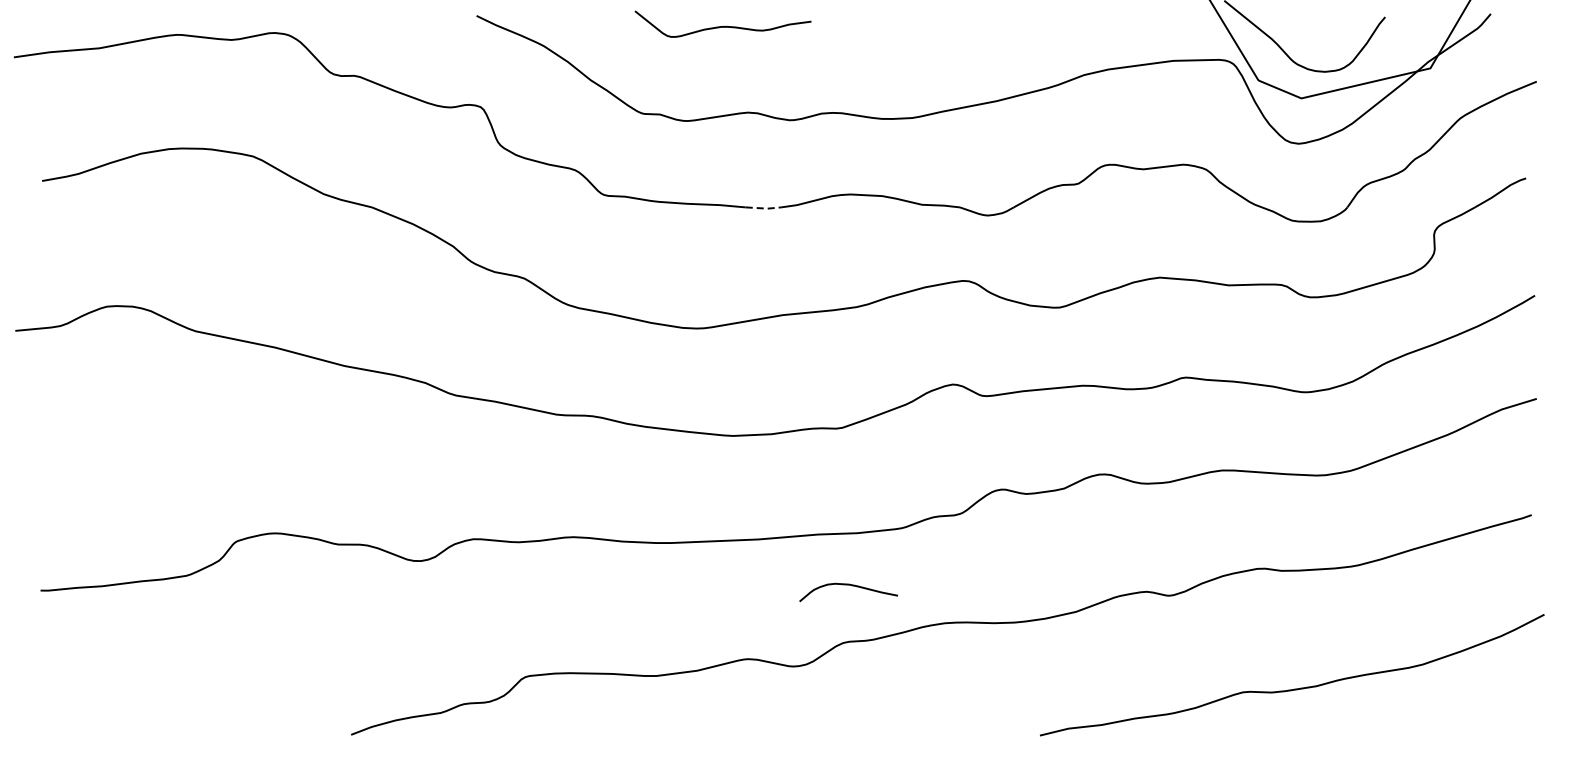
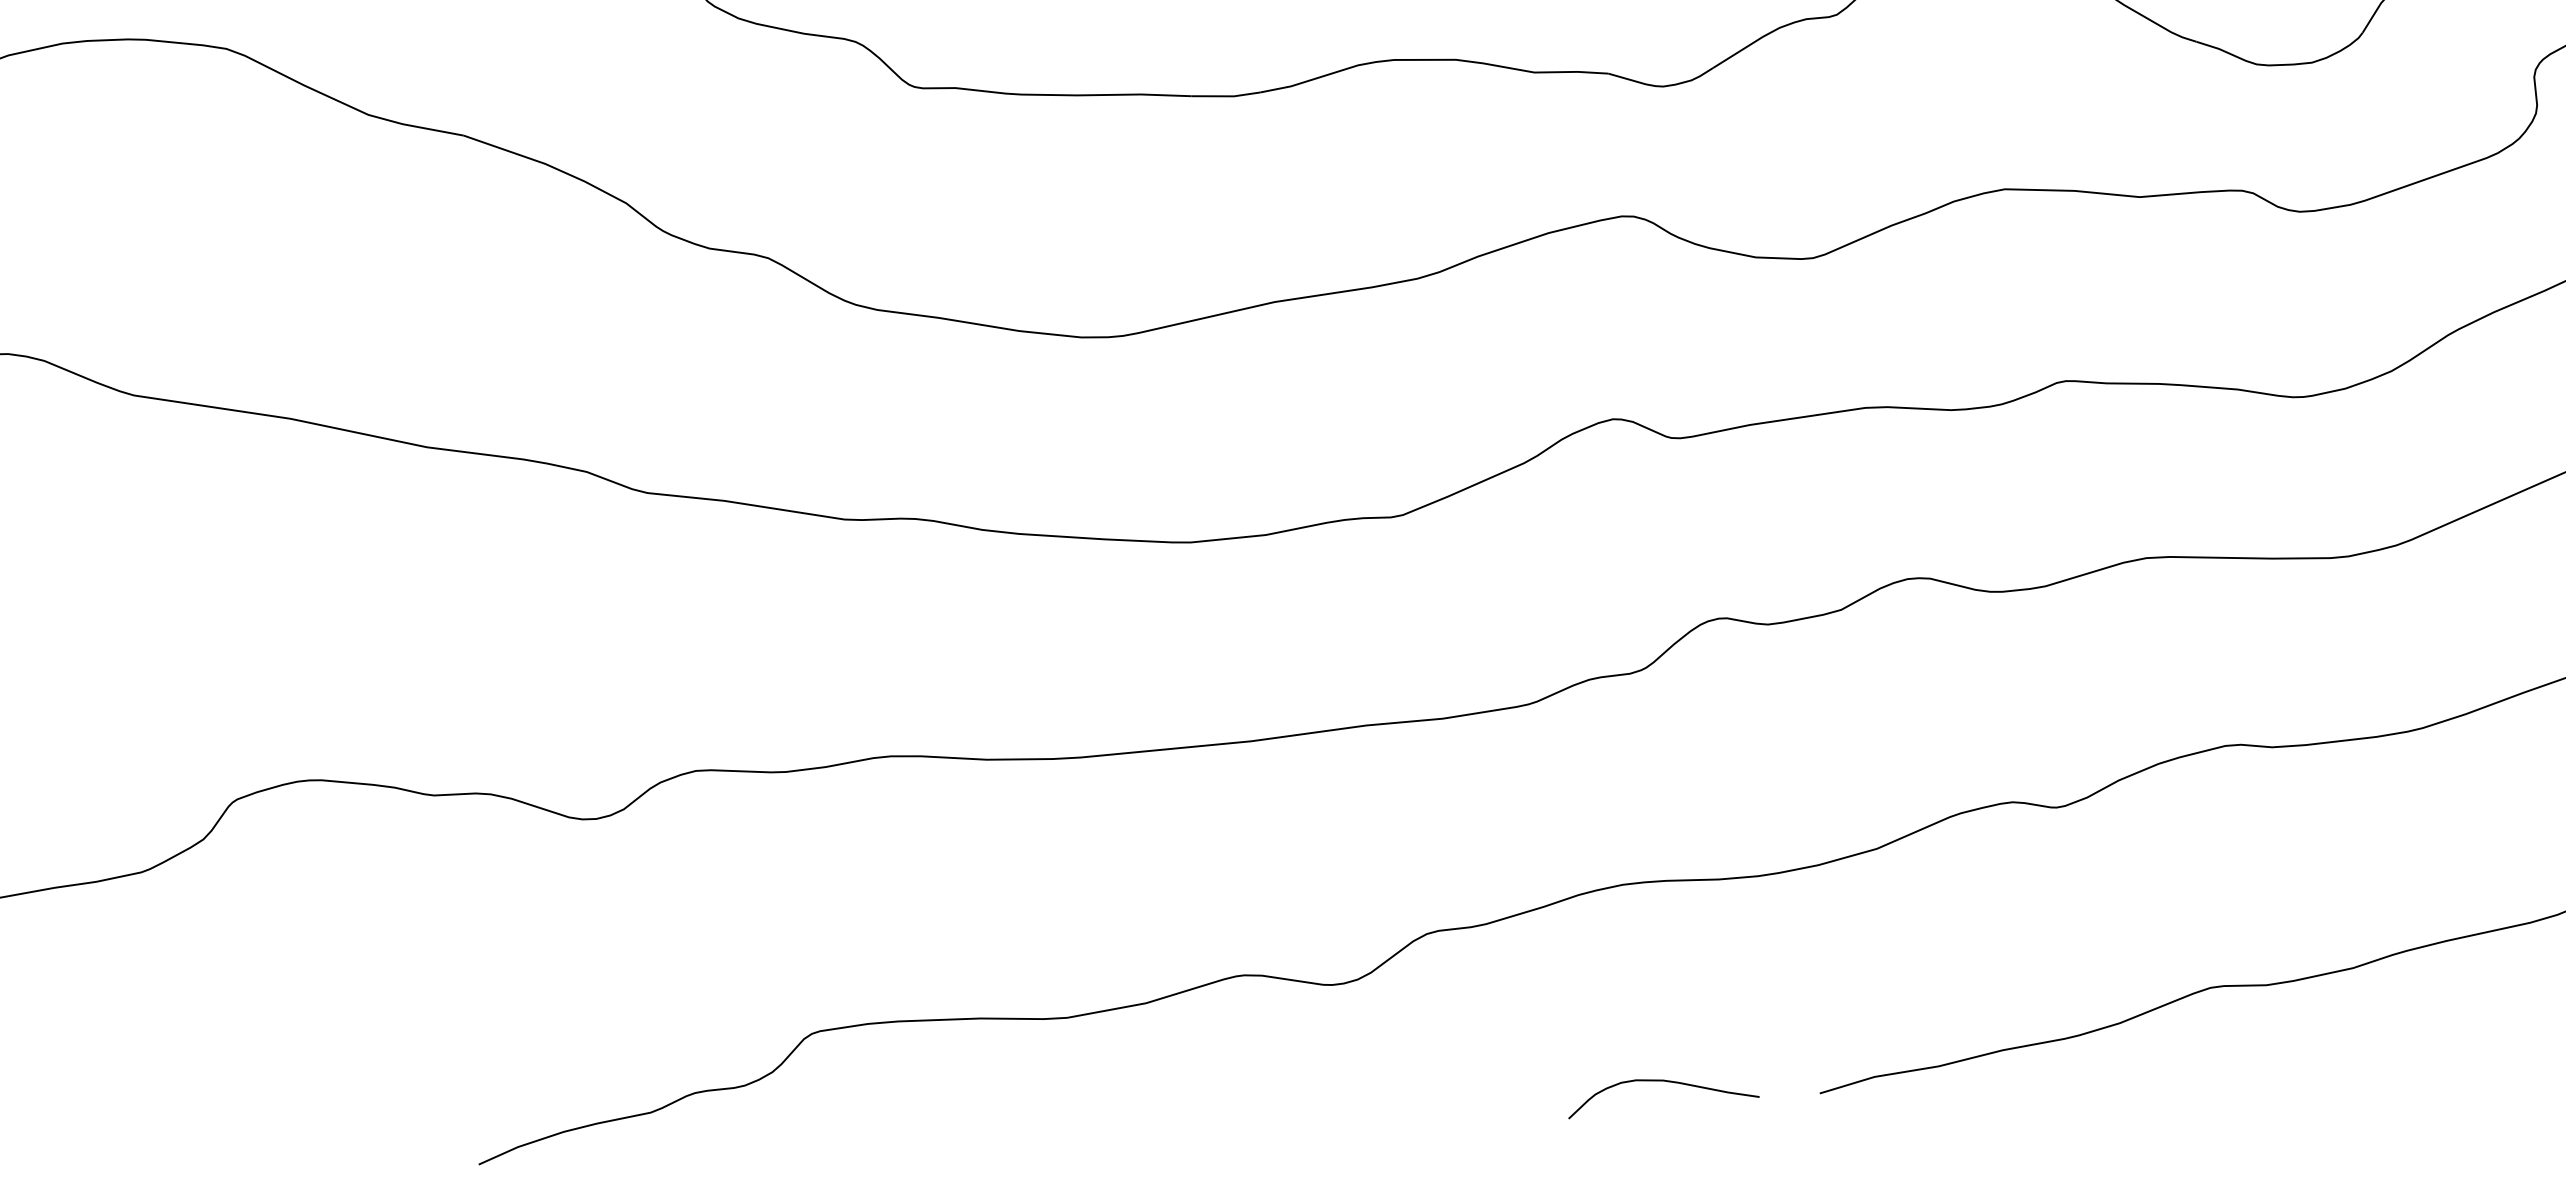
line: (764, 208) -> (1227, 96), dashed -> solid
curve: (848, 585) -> (1662, 1082), moved

